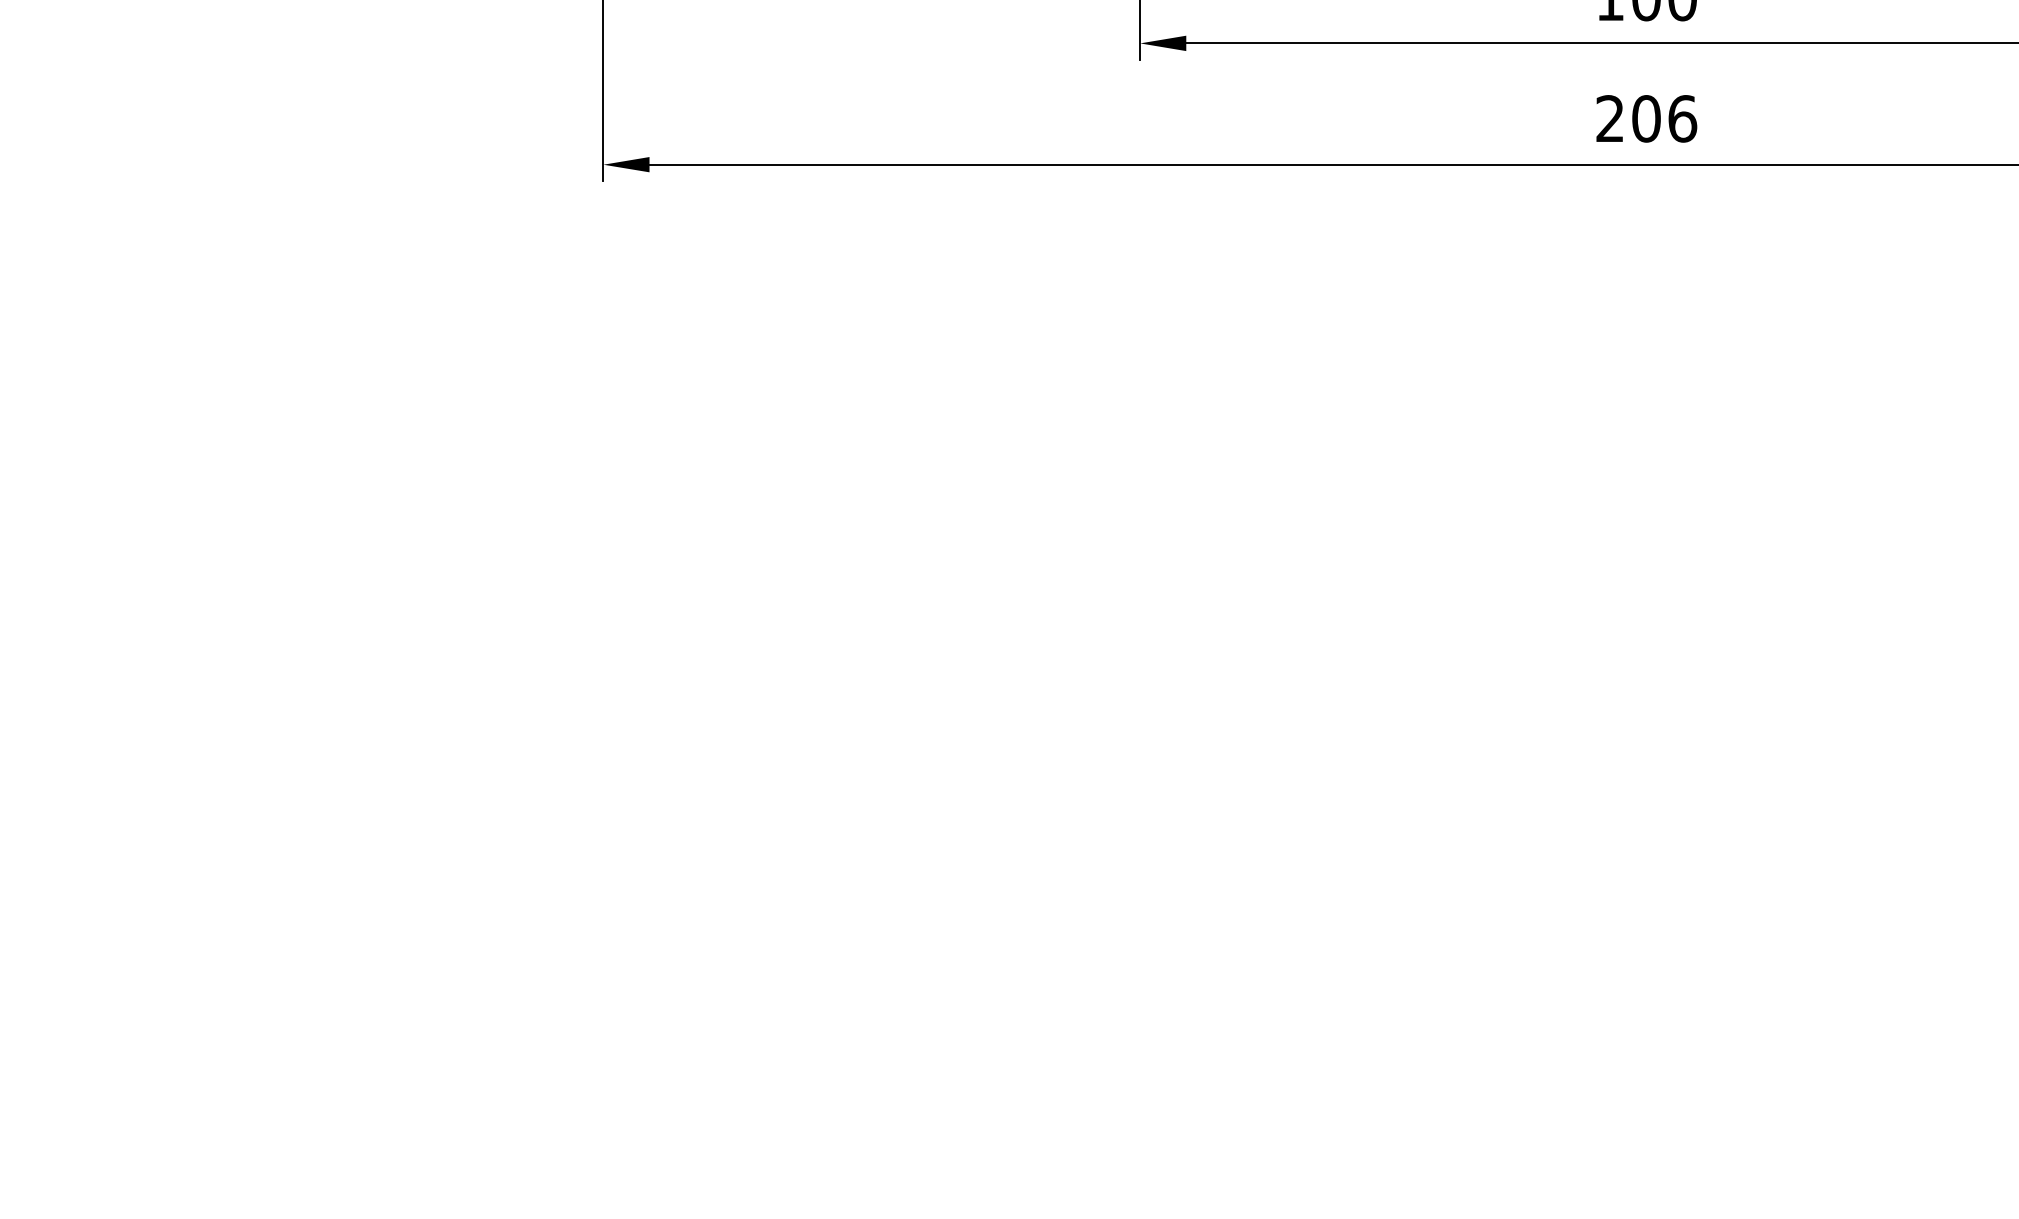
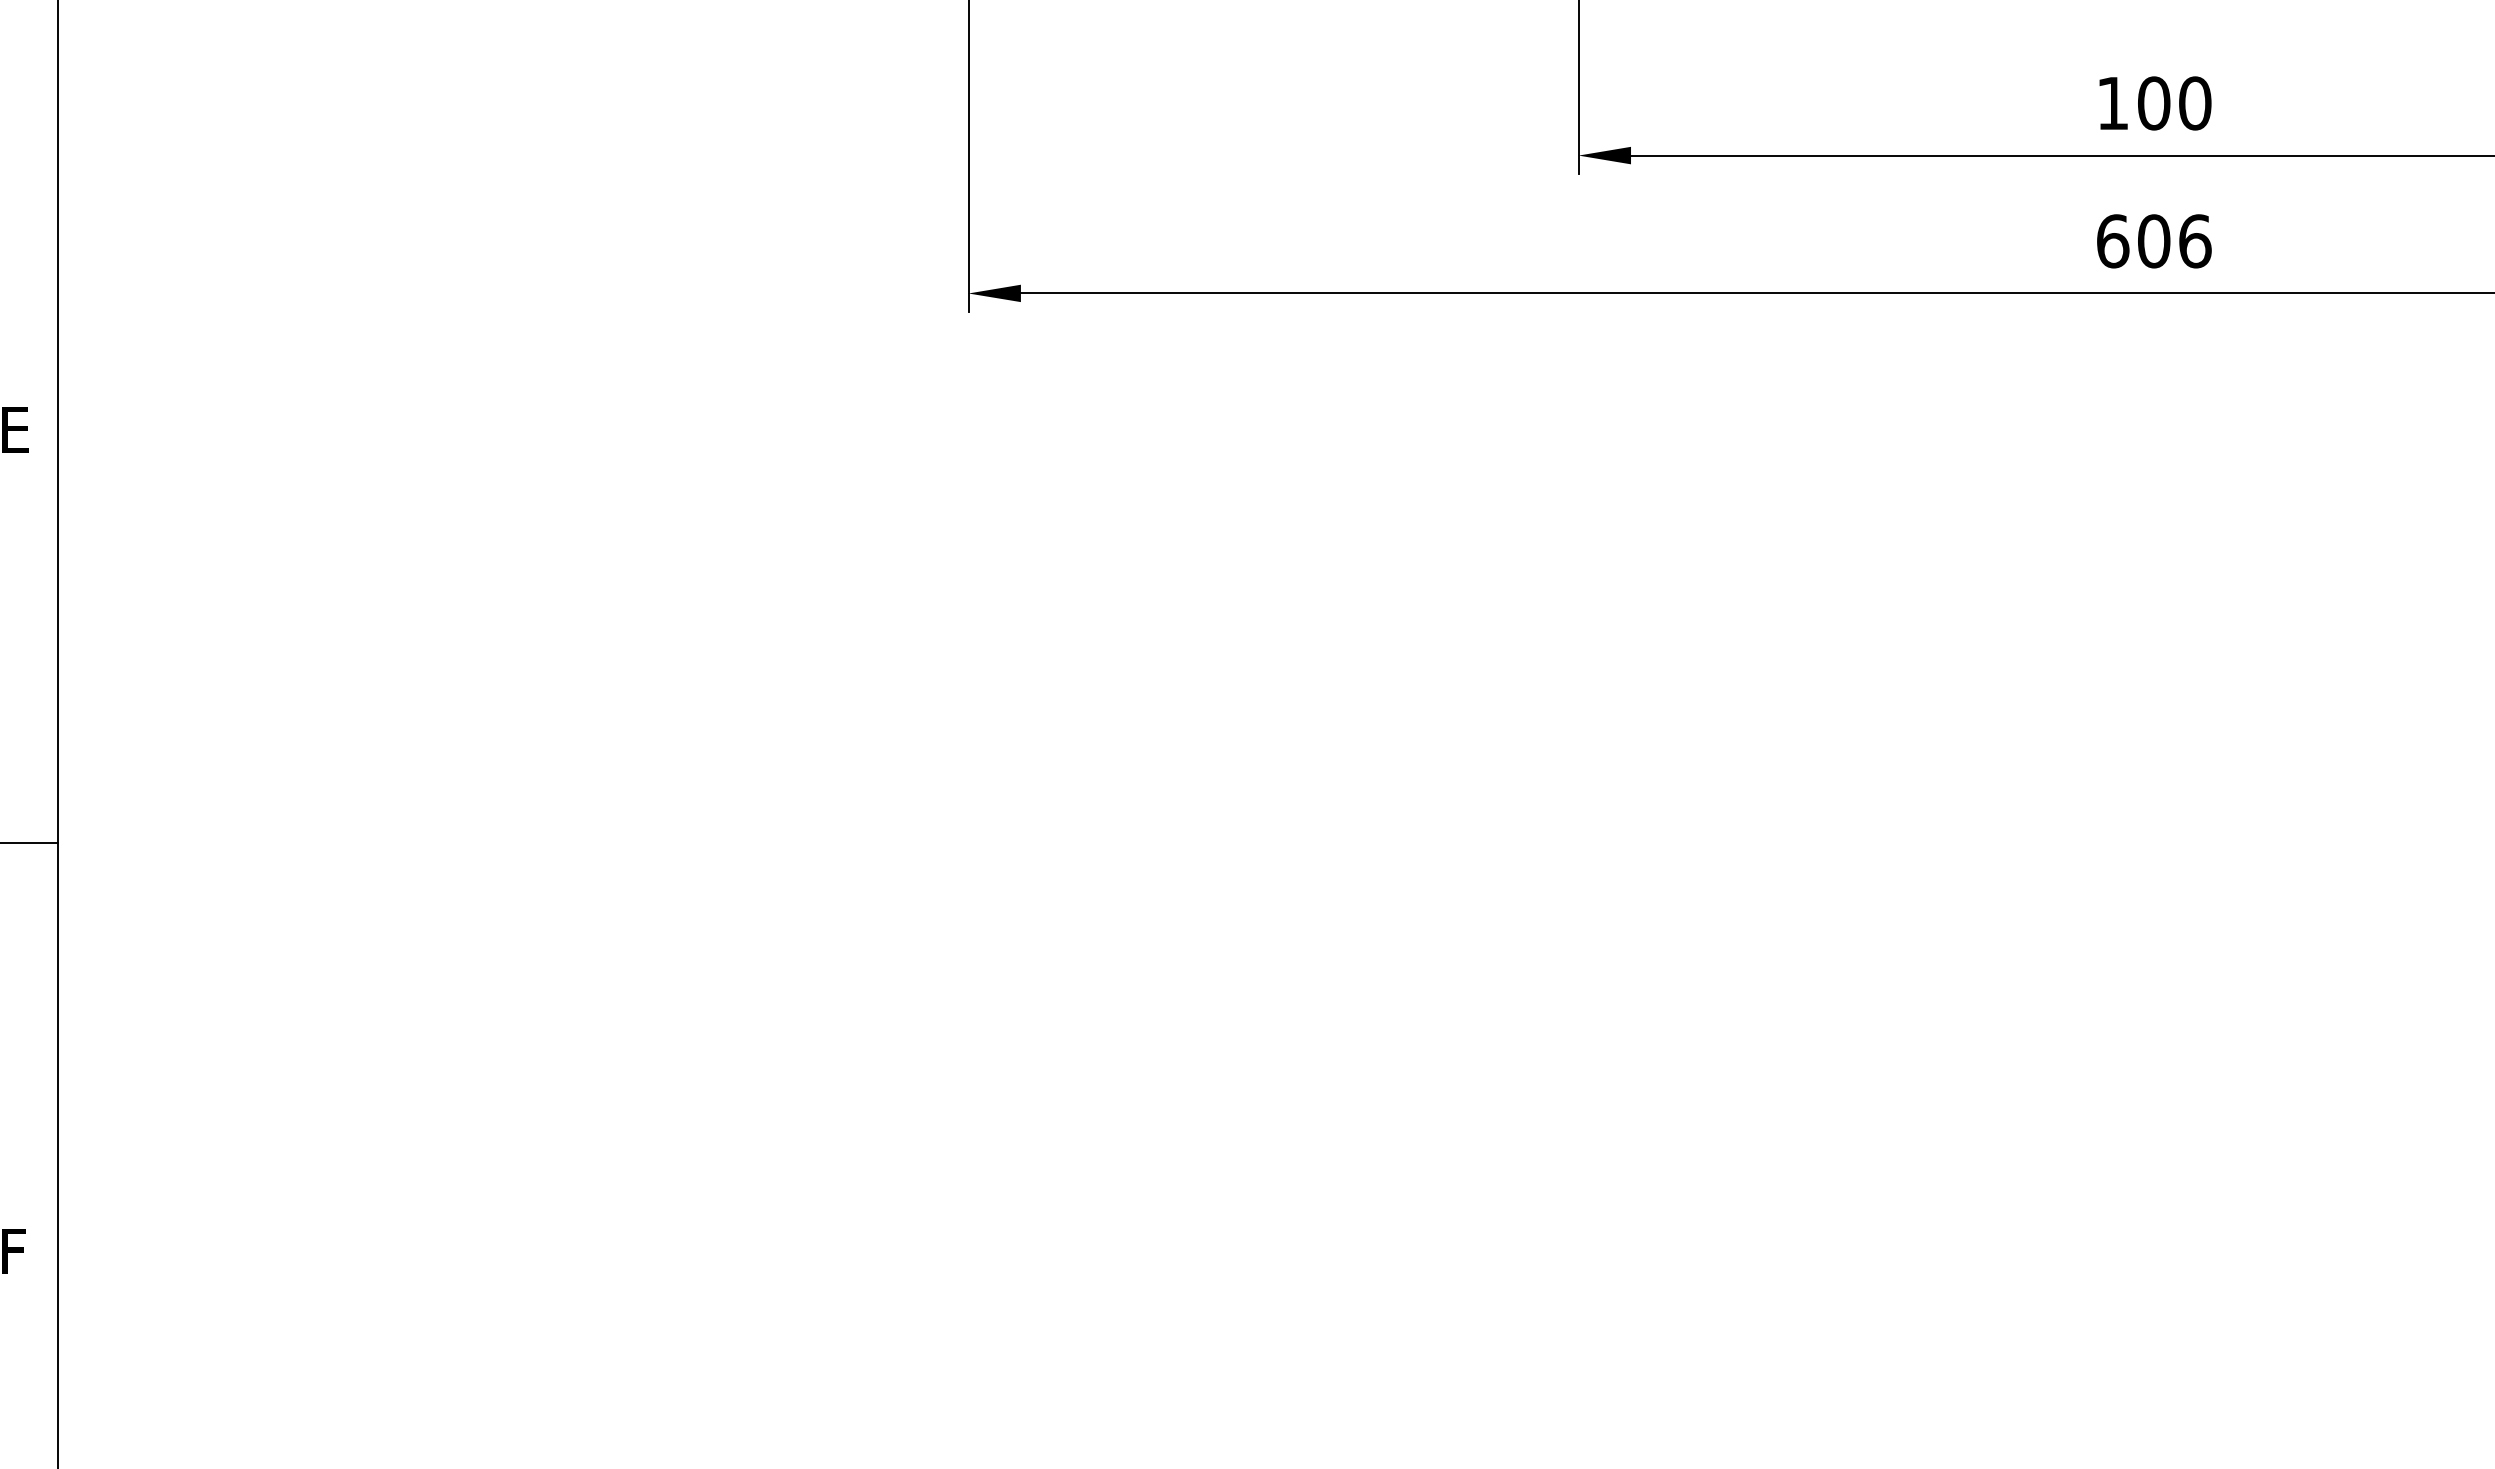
text: (1610, 118) -> (2113, 241), 206 -> 606

